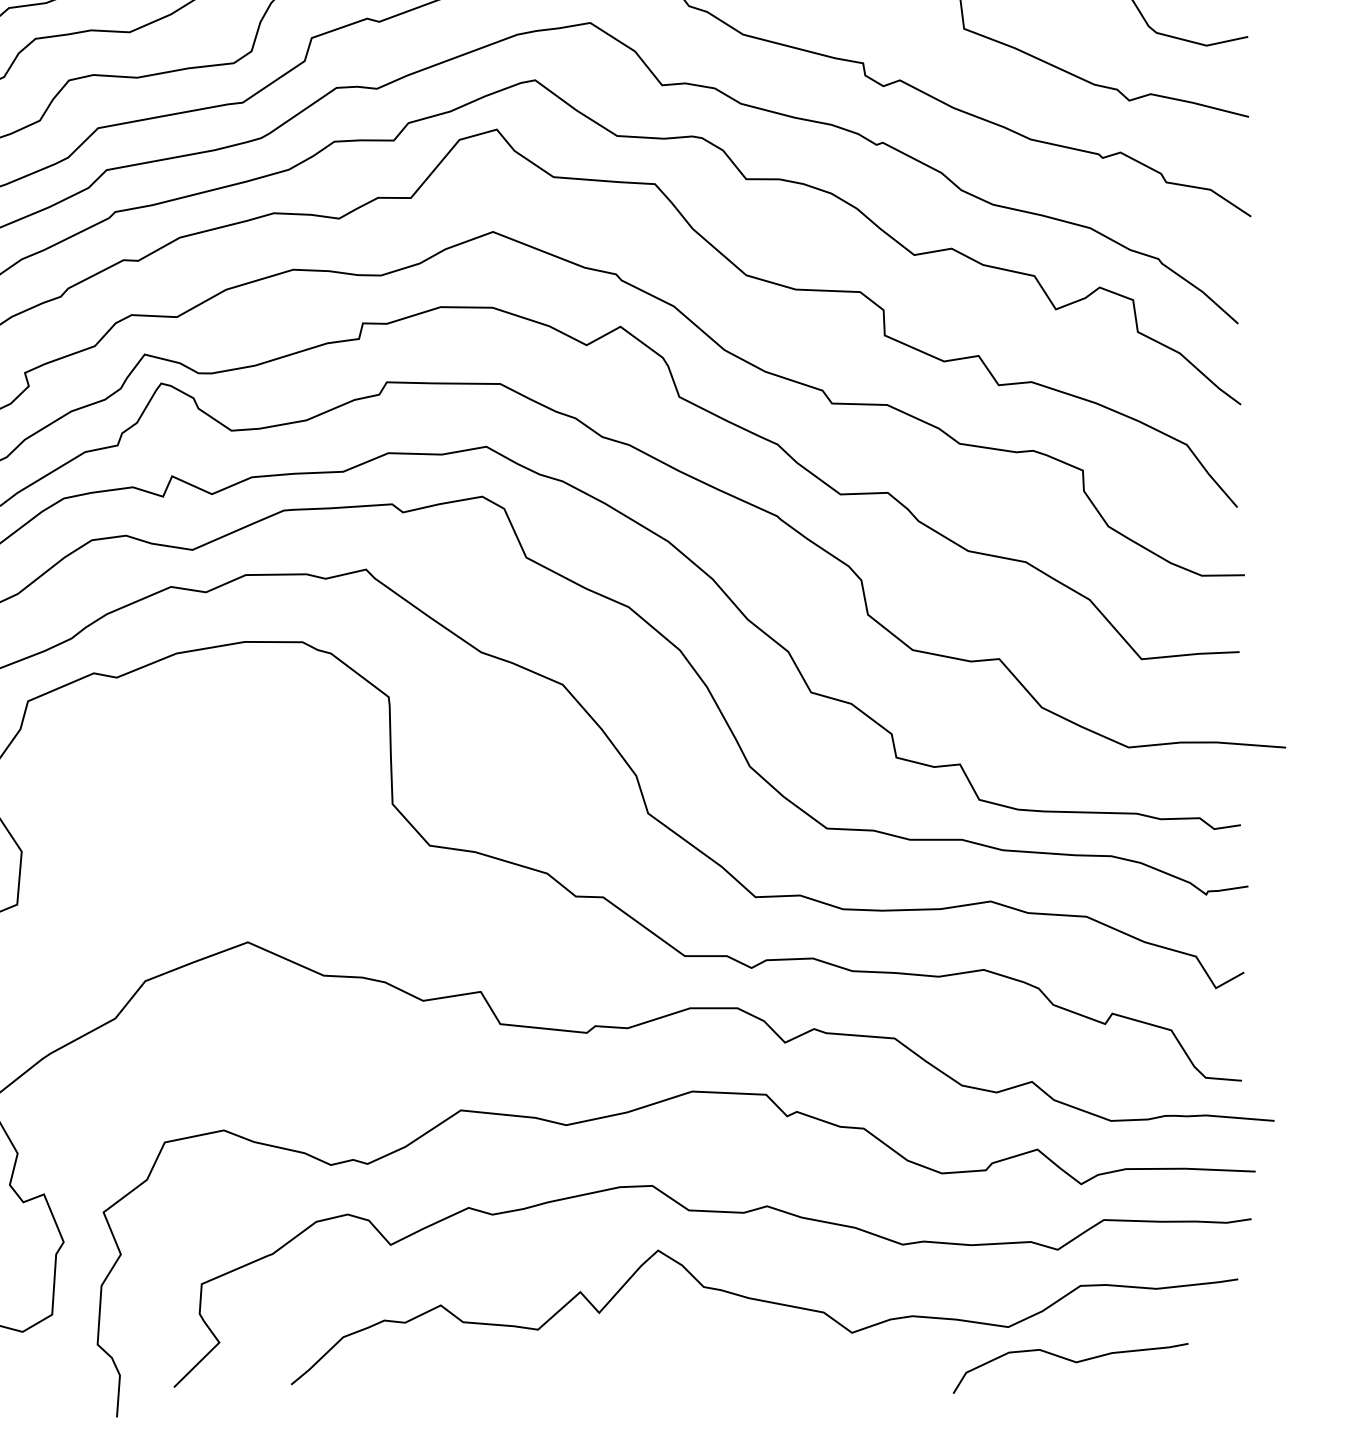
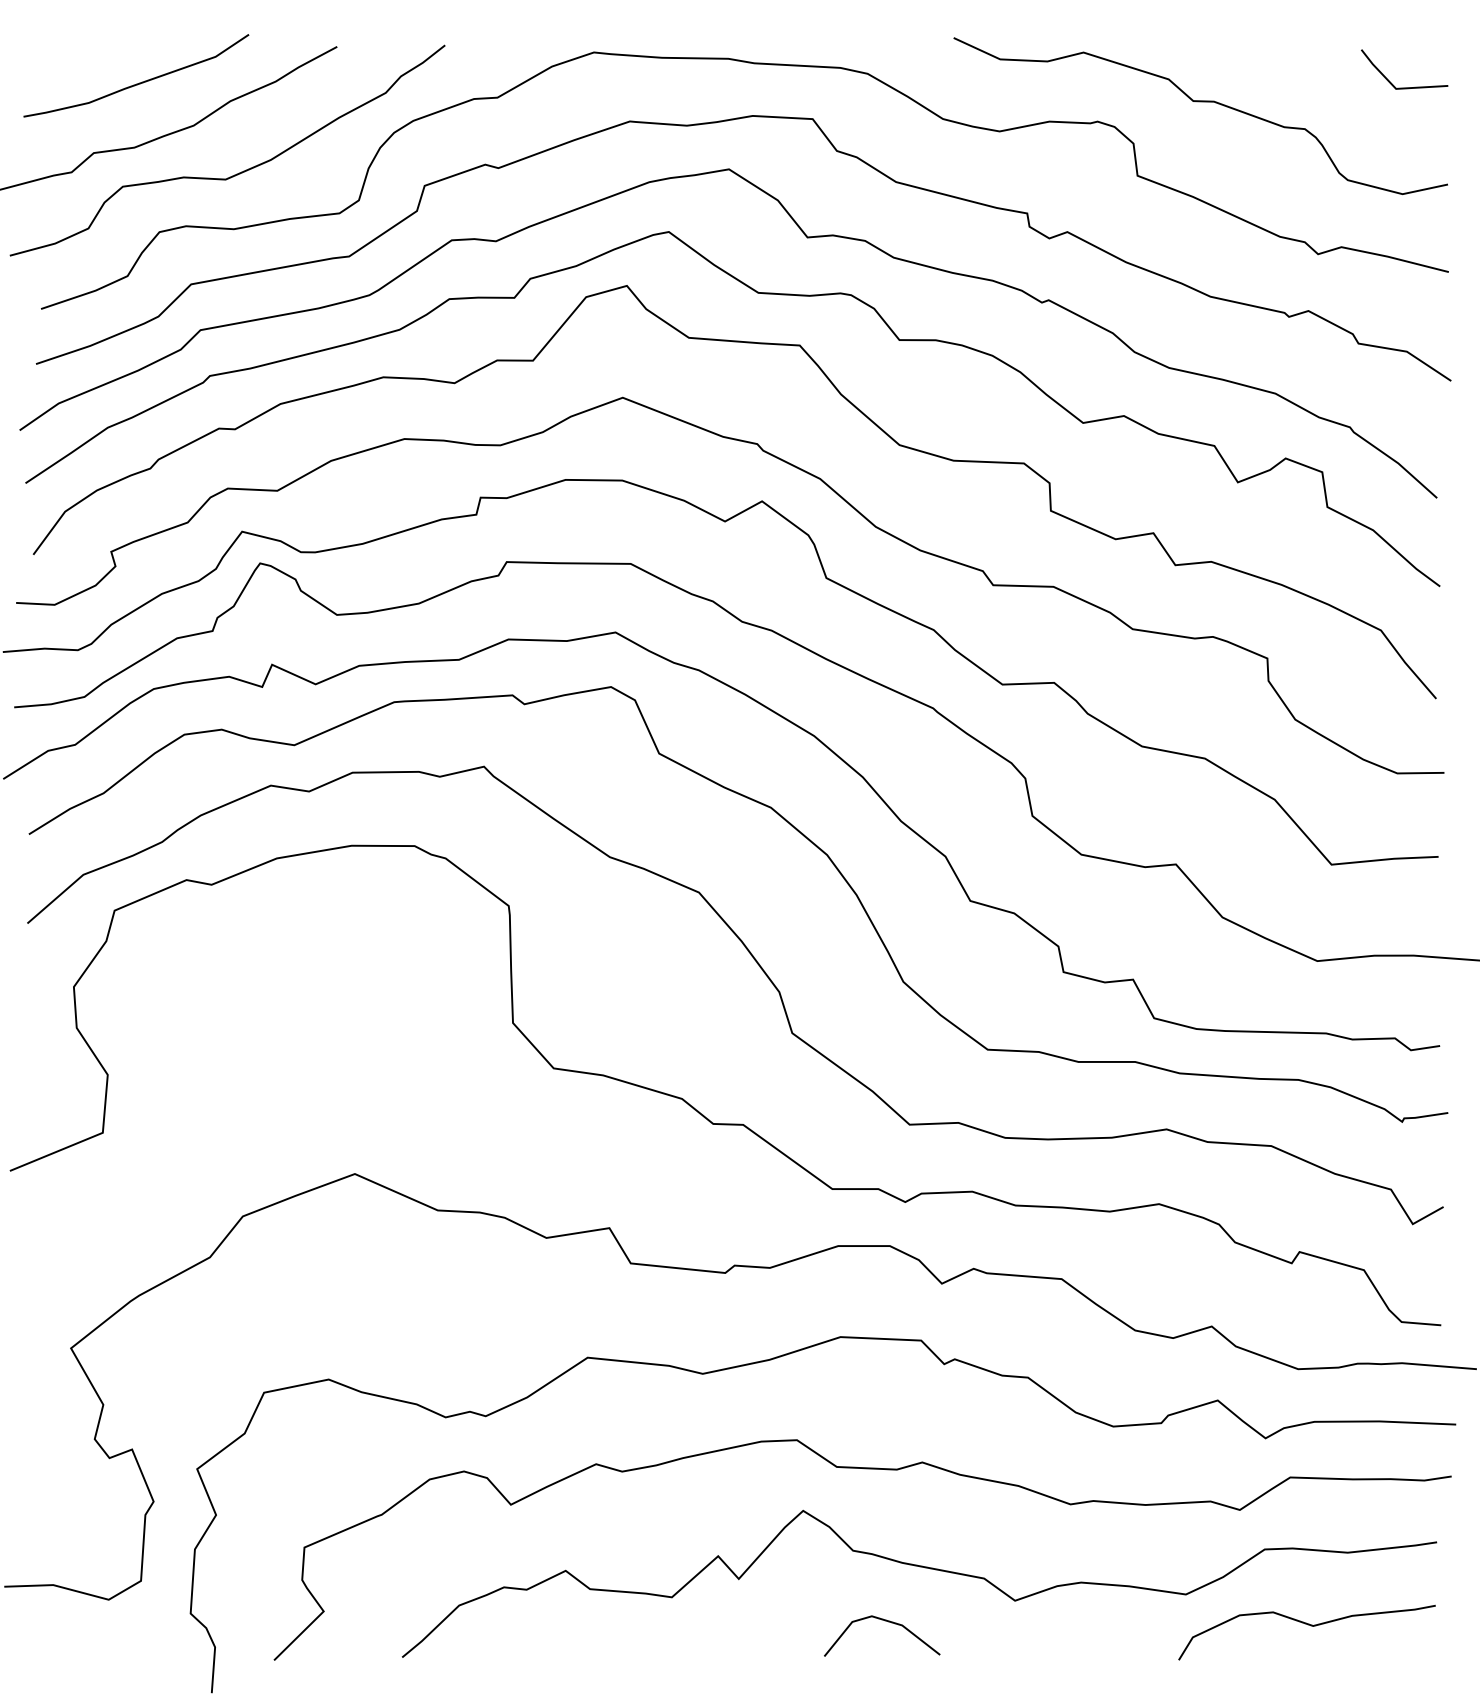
line: (733, 1351) -> (885, 1621), added
curve: (1073, 1362) -> (1310, 1626), moved

